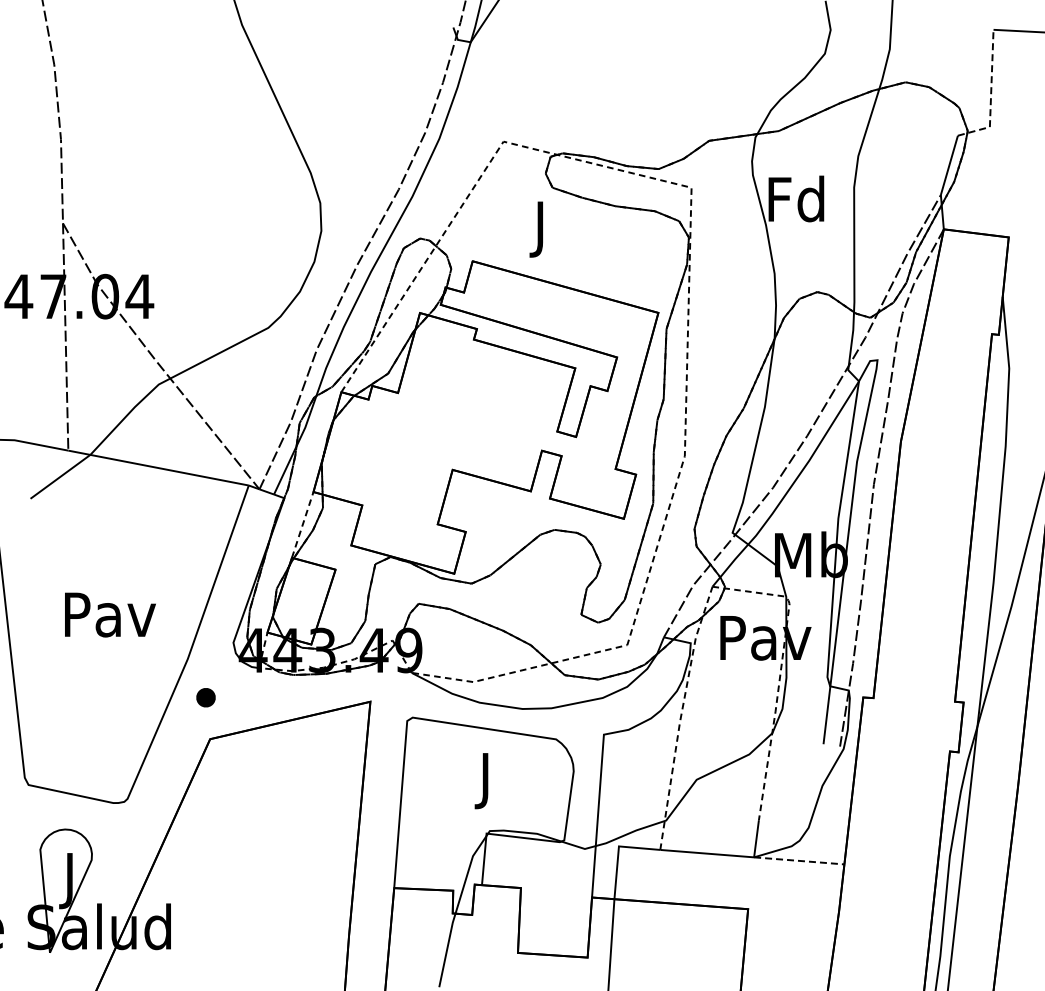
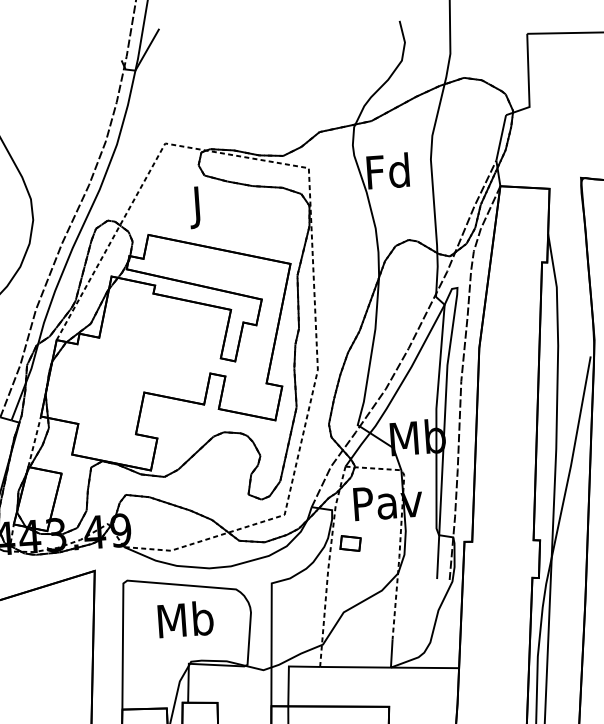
line: (991, 95) -> (529, 83), dashed -> solid
part: (712, 688) -> (350, 543), added
text: (486, 780) -> (186, 623), J -> Mb
line: (799, 860) -> (425, 667), dashed -> solid

